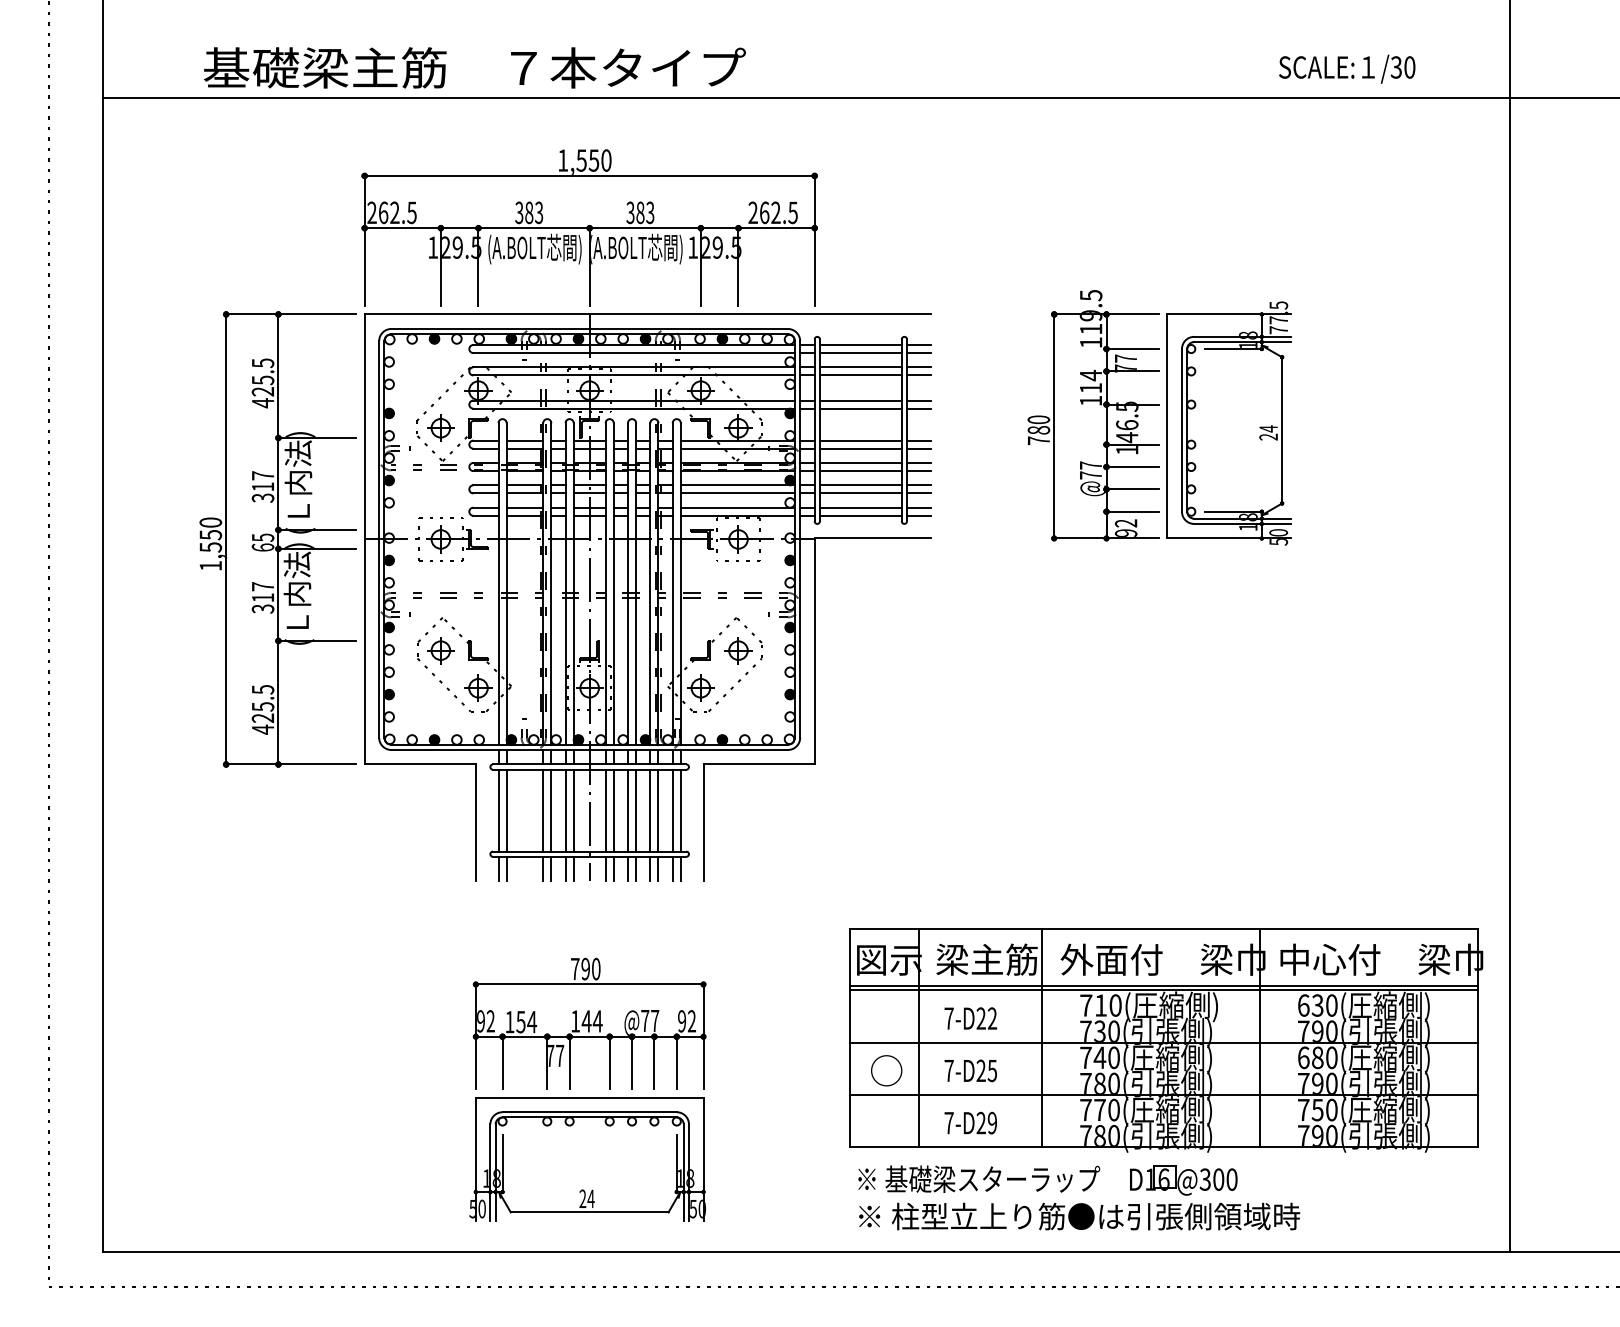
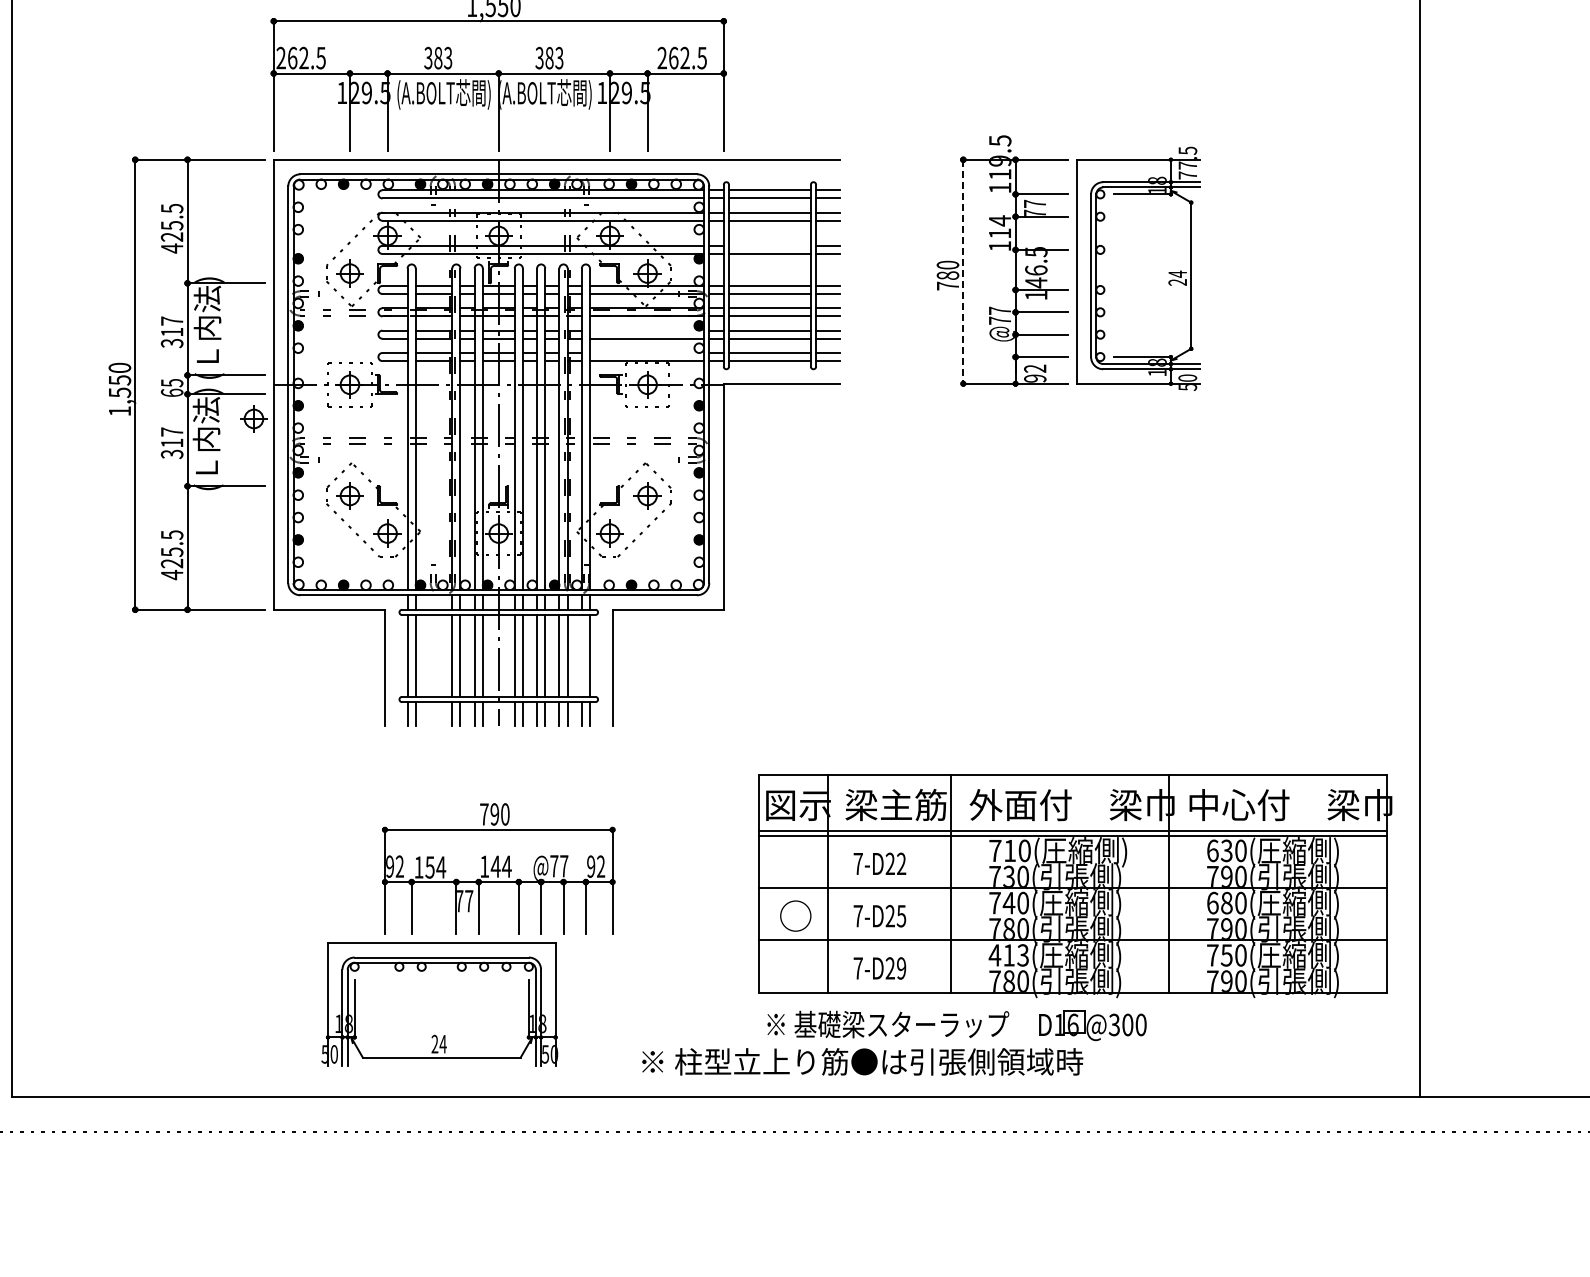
line: (860, 400) -> (769, 245), removed
line: (1054, 426) -> (963, 271), solid -> dashed
line: (737, 485) -> (646, 330), removed
line: (737, 507) -> (646, 352), removed
part: (344, 573) -> (253, 418), added
line: (672, 810) -> (581, 655), removed
text: (1099, 1110) -> (1008, 955), 770( -> 413(
part: (587, 1159) -> (439, 1004), moved
text: (1079, 1216) -> (862, 1061), moved

